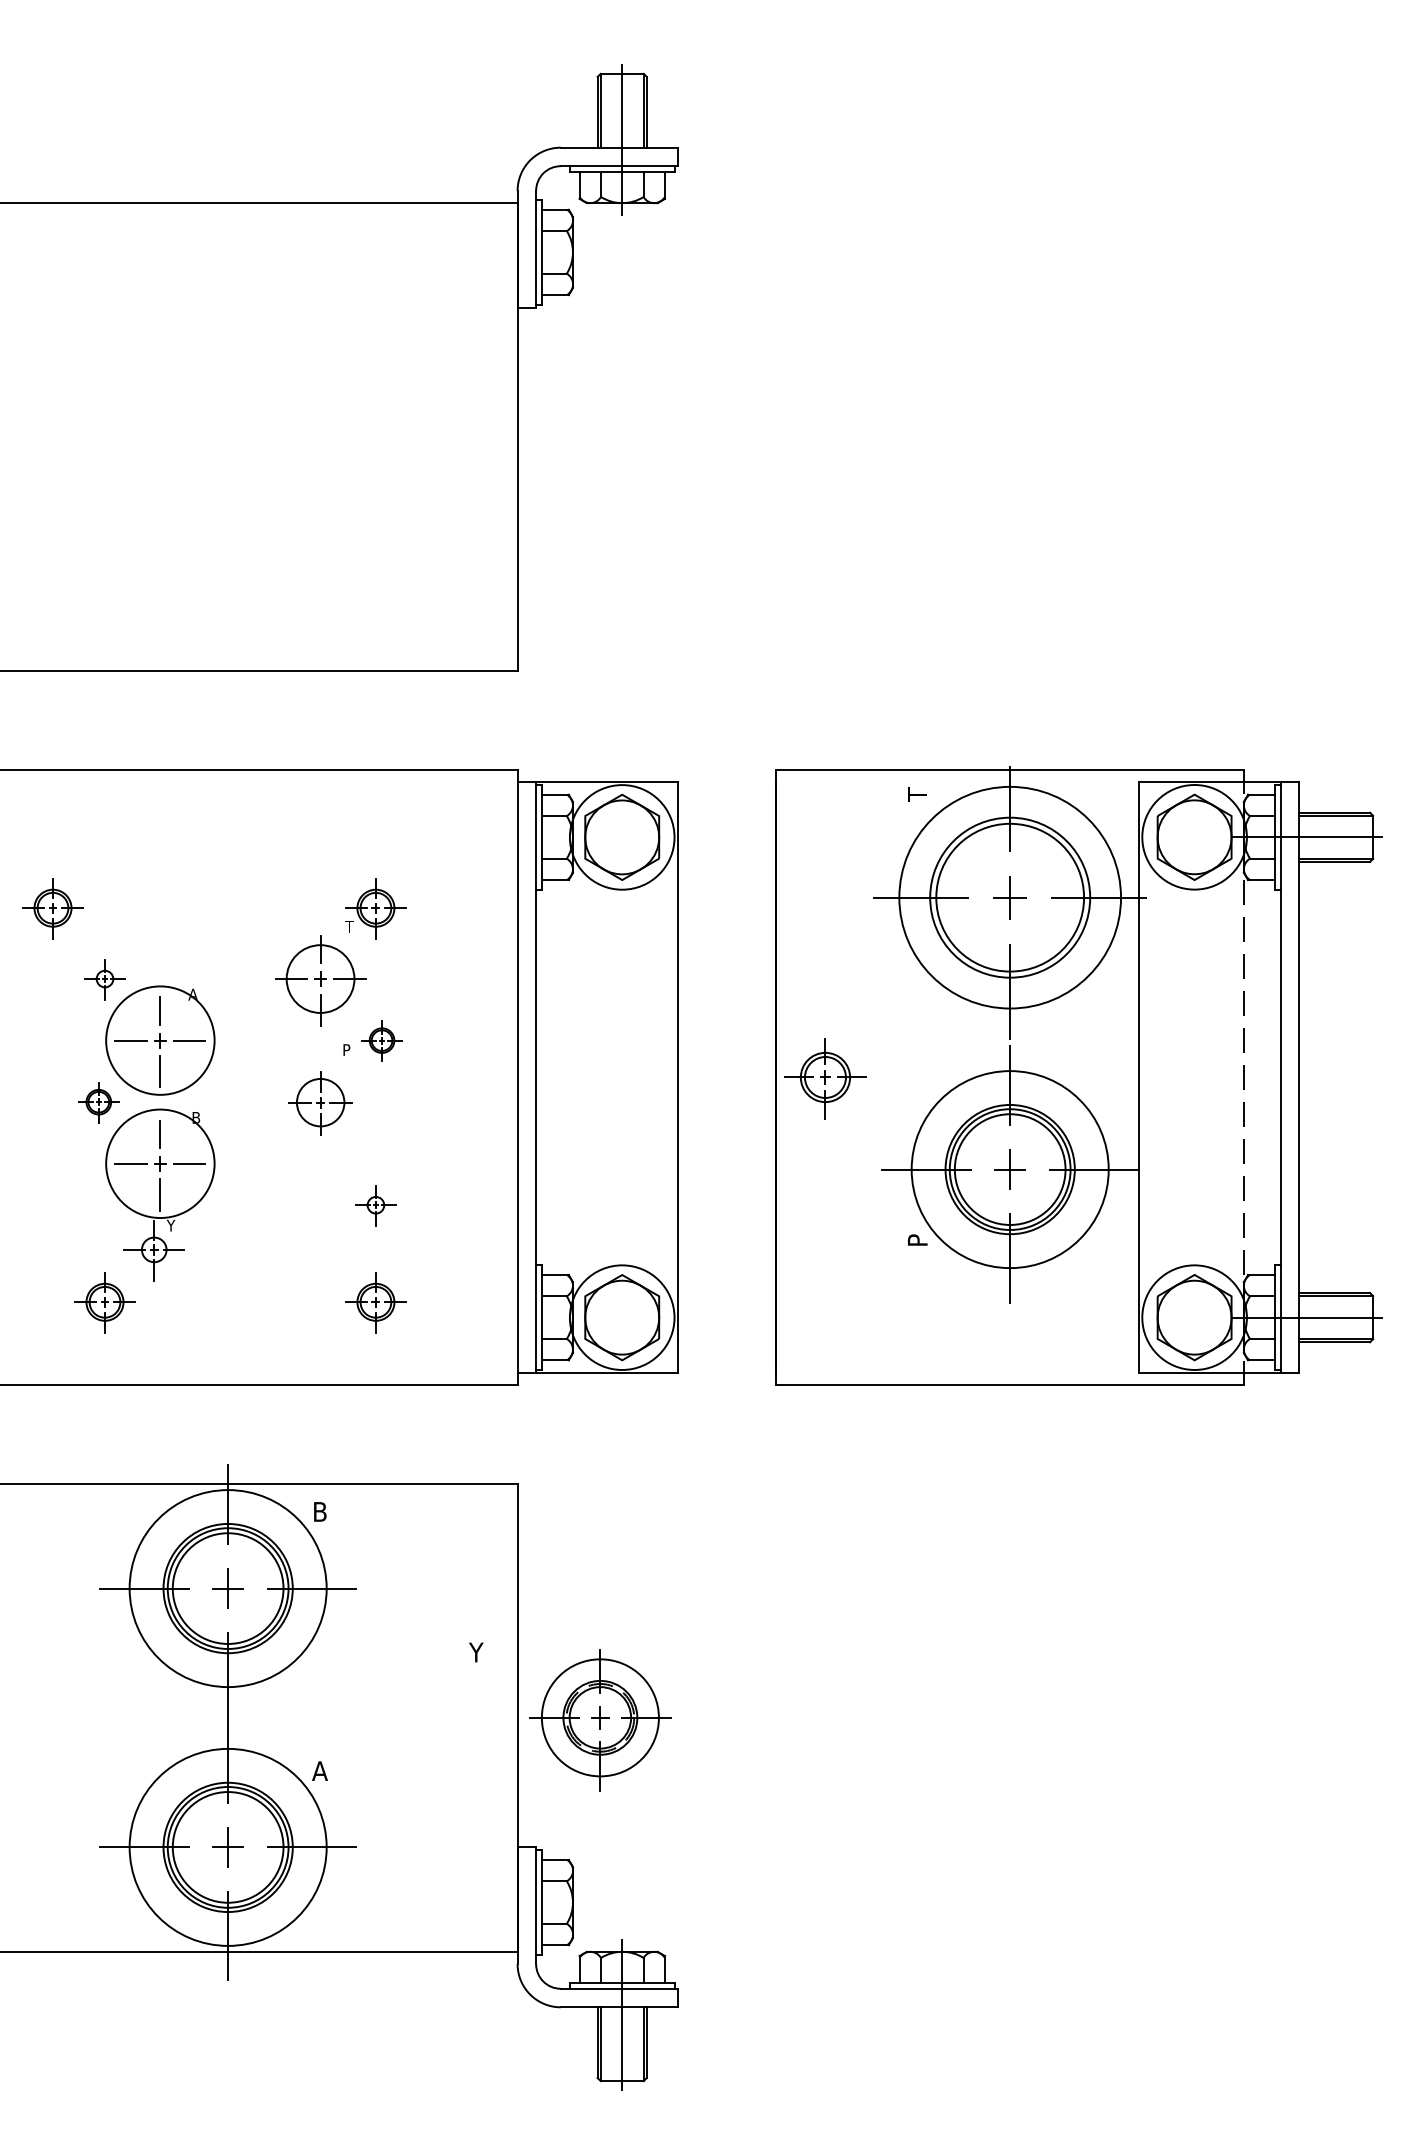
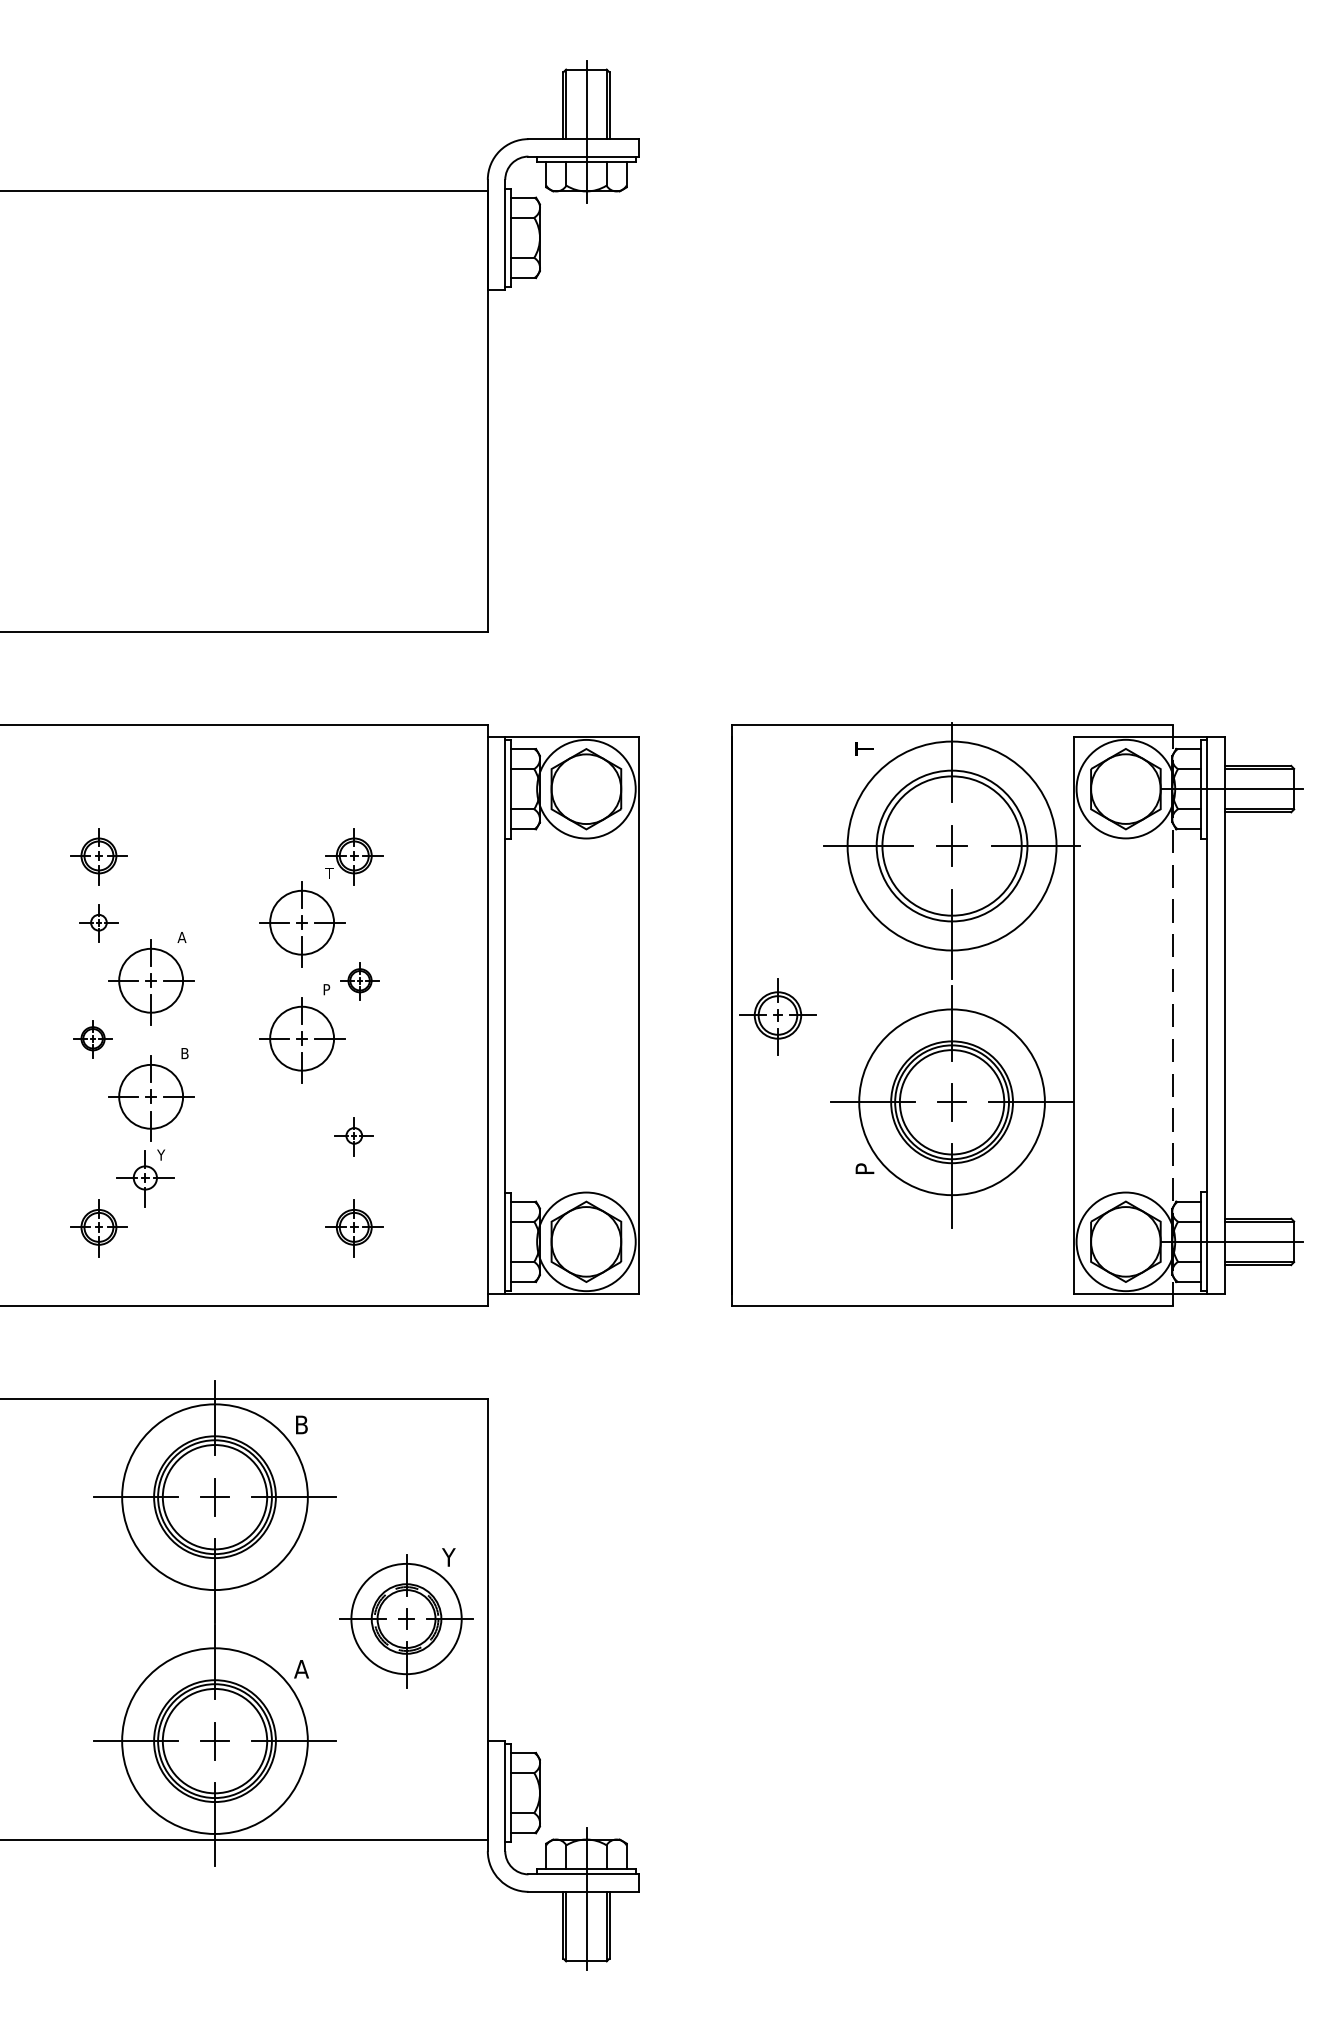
part: (52, 908) -> (98, 856), moved
circle: (160, 1040) -> (151, 980), size x0.62
part: (320, 1103) -> (302, 1040), size x1.43
circle: (160, 1163) -> (151, 1096), size x0.62
part: (600, 1720) -> (406, 1621), moved

